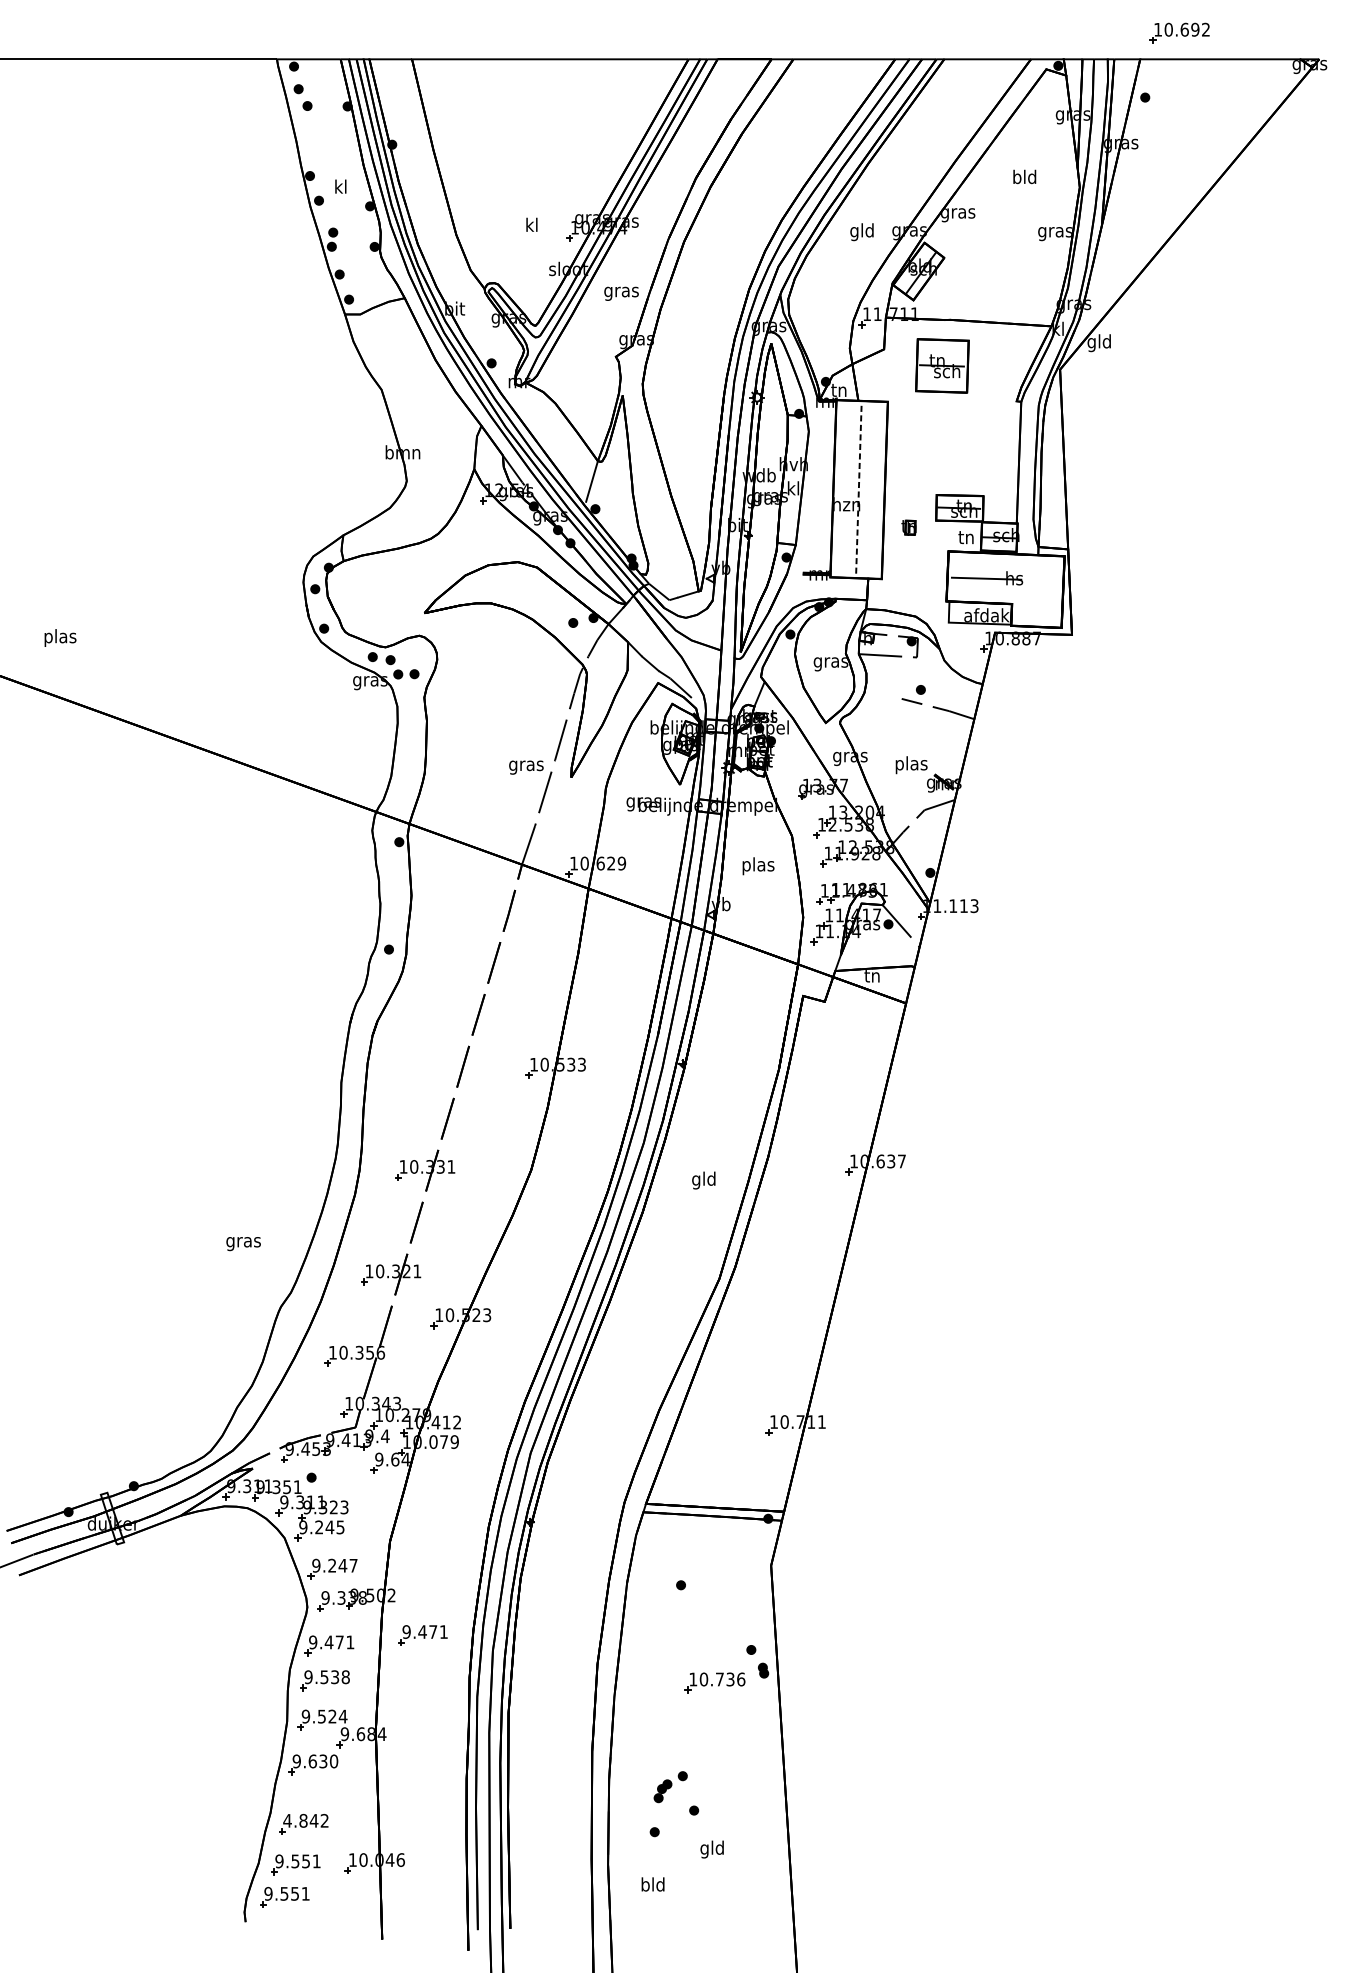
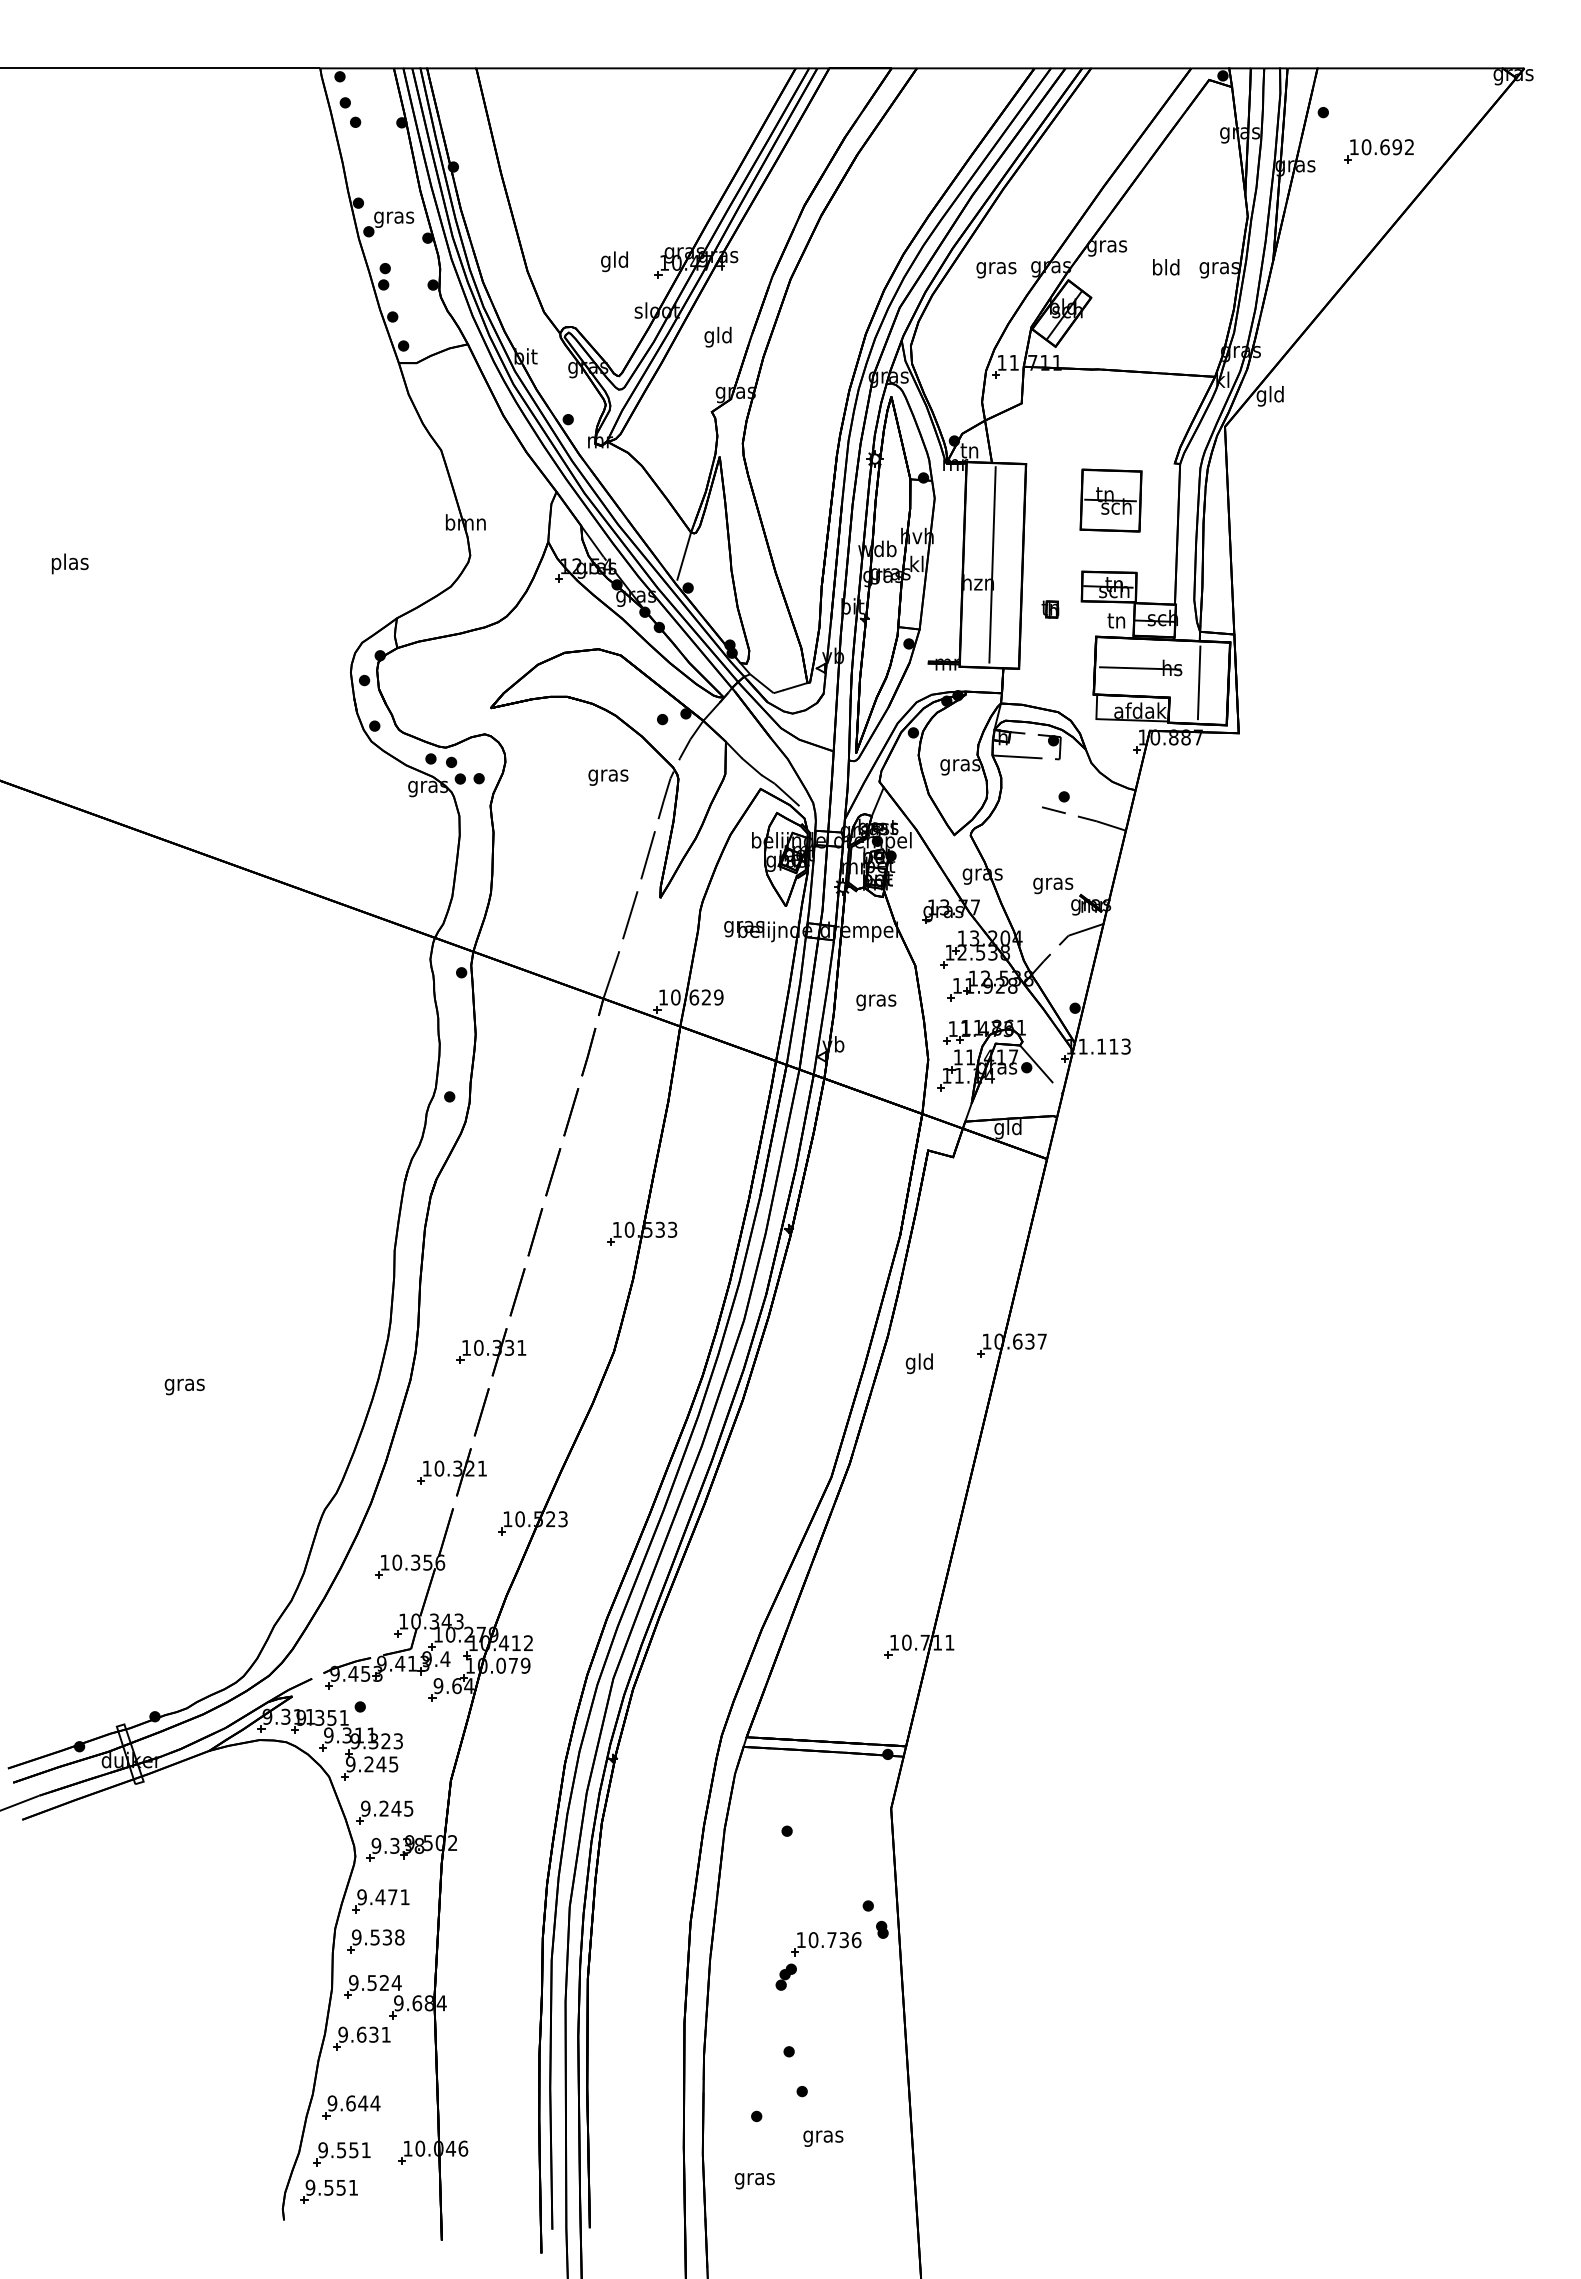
part: (1179, 33) -> (1378, 151), moved
text: (1025, 177) -> (1166, 267), moved
text: (341, 188) -> (394, 217), kl -> gras
text: (531, 226) -> (614, 261), kl -> gld
text: (862, 231) -> (996, 267), gld -> gras
text: (621, 291) -> (718, 336), gras -> gld
part: (941, 365) -> (1110, 500), moved
line: (858, 488) -> (992, 564), dashed -> solid
line: (1037, 590) -> (1198, 682), added
text: (60, 637) -> (70, 563), moved
text: (911, 764) -> (1053, 883), plas -> gras
text: (526, 767) -> (608, 777), moved
text: (758, 866) -> (876, 1000), plas -> gras
text: (871, 977) -> (1007, 1129), tn -> gld
text: (703, 1180) -> (918, 1363), moved
text: (243, 1243) -> (184, 1386), moved
text: (353, 1565) -> (408, 1808), 9.247 -> 9.245
part: (422, 1635) -> (488, 1889), removed
text: (334, 1761) -> (386, 2034), 9.630 -> 9.631
part: (662, 1790) -> (785, 1976), moved
text: (305, 1820) -> (353, 2103), 4.842 -> 9.644
text: (712, 1849) -> (823, 2136), gld -> gras
text: (652, 1885) -> (754, 2178), bld -> gras

